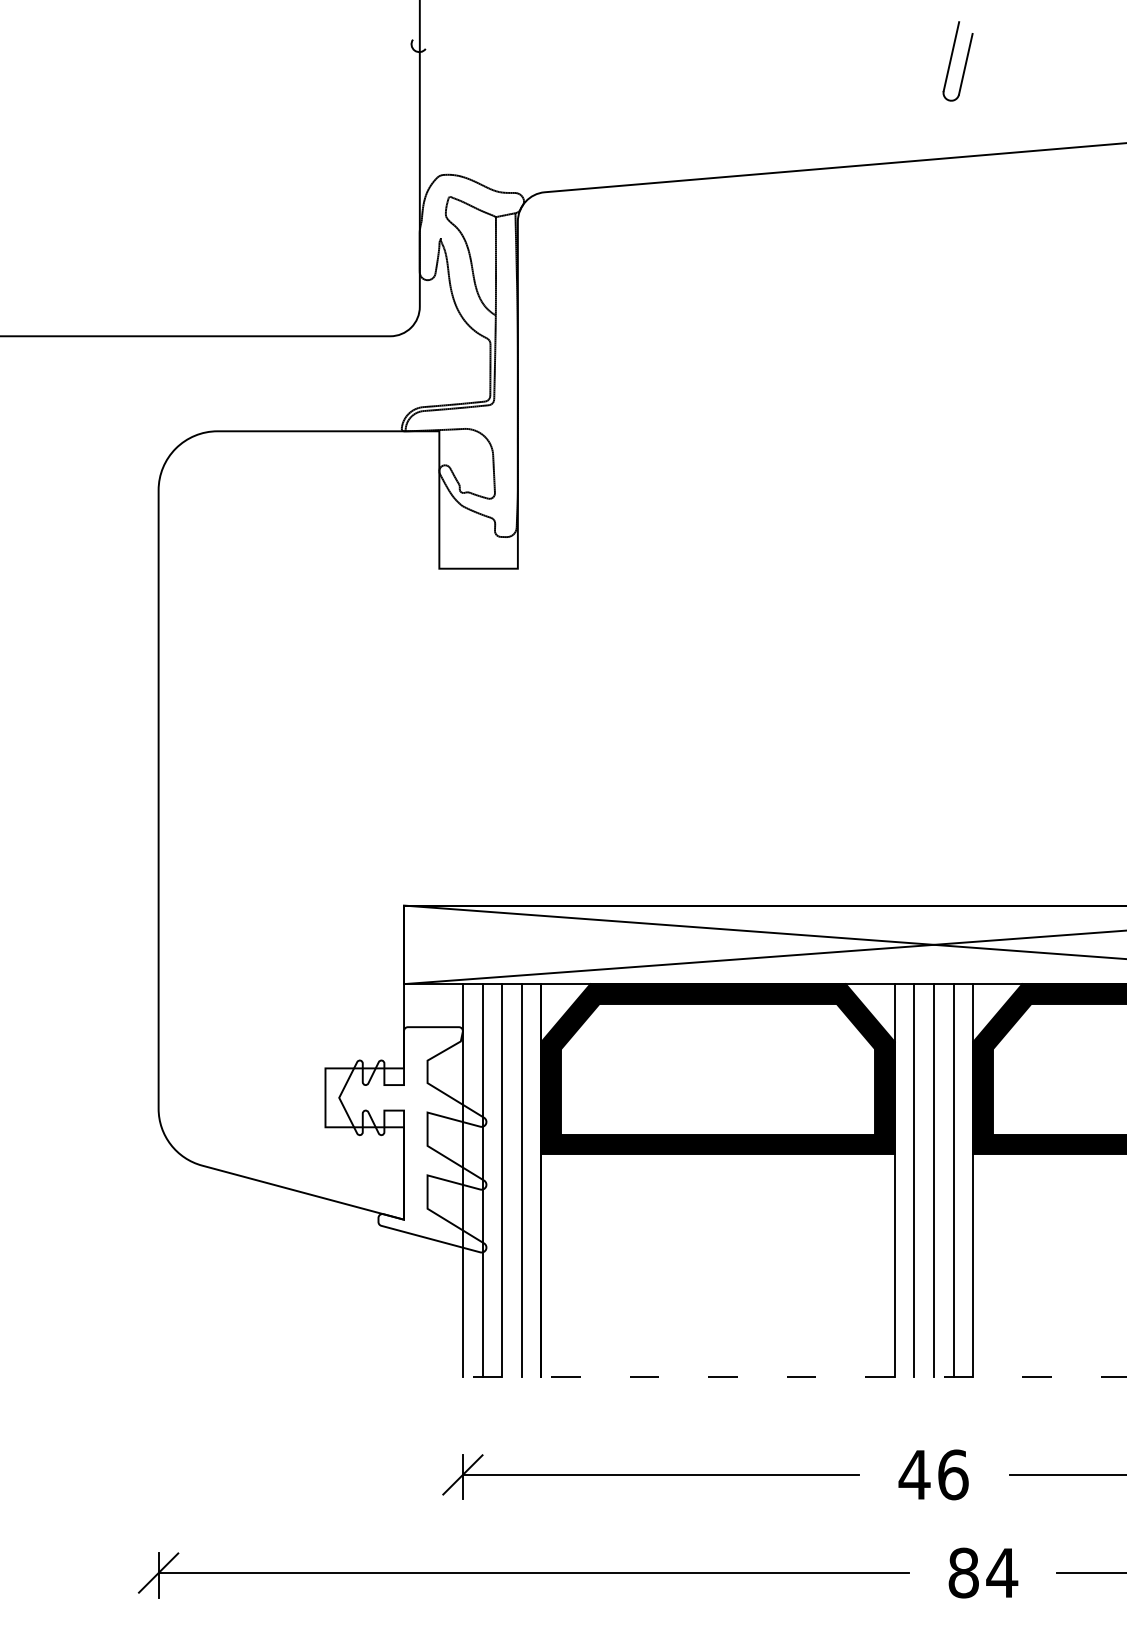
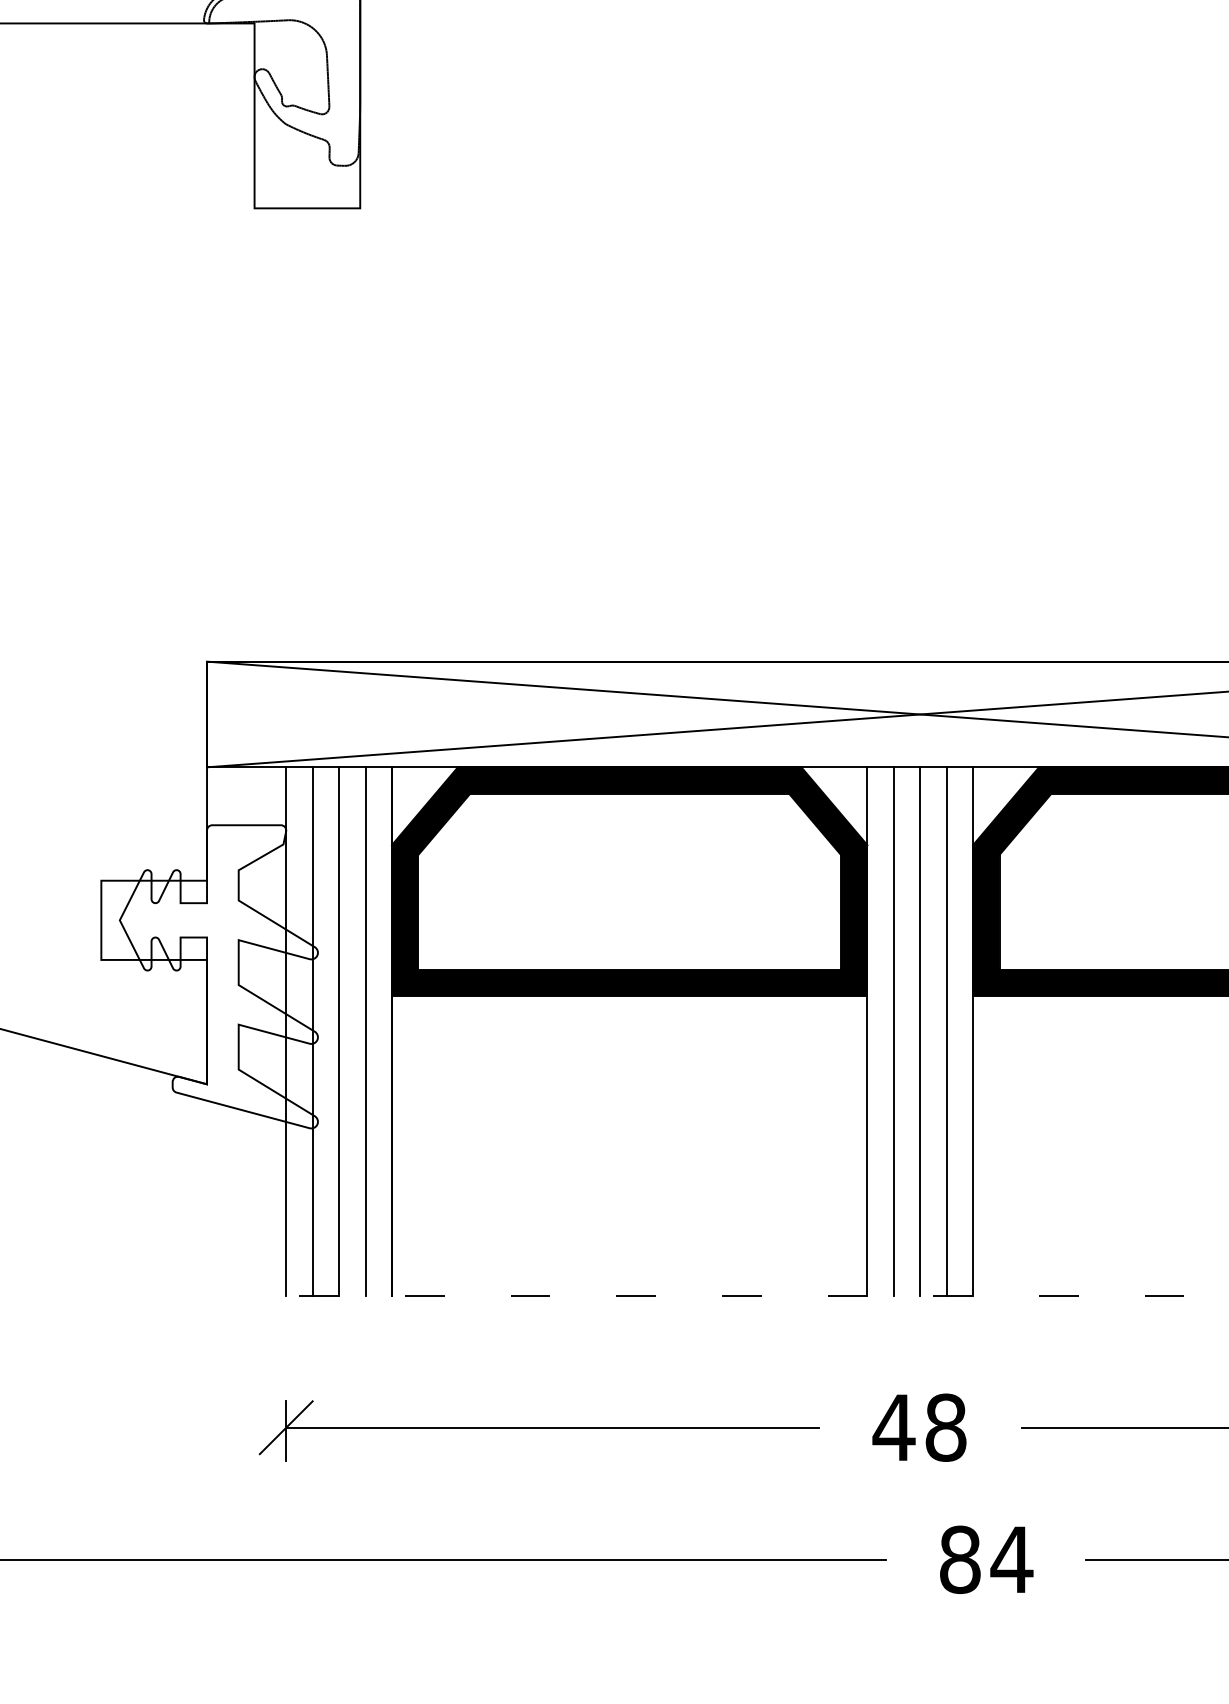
text: (953, 1474) -> (946, 1427), 46 -> 48

